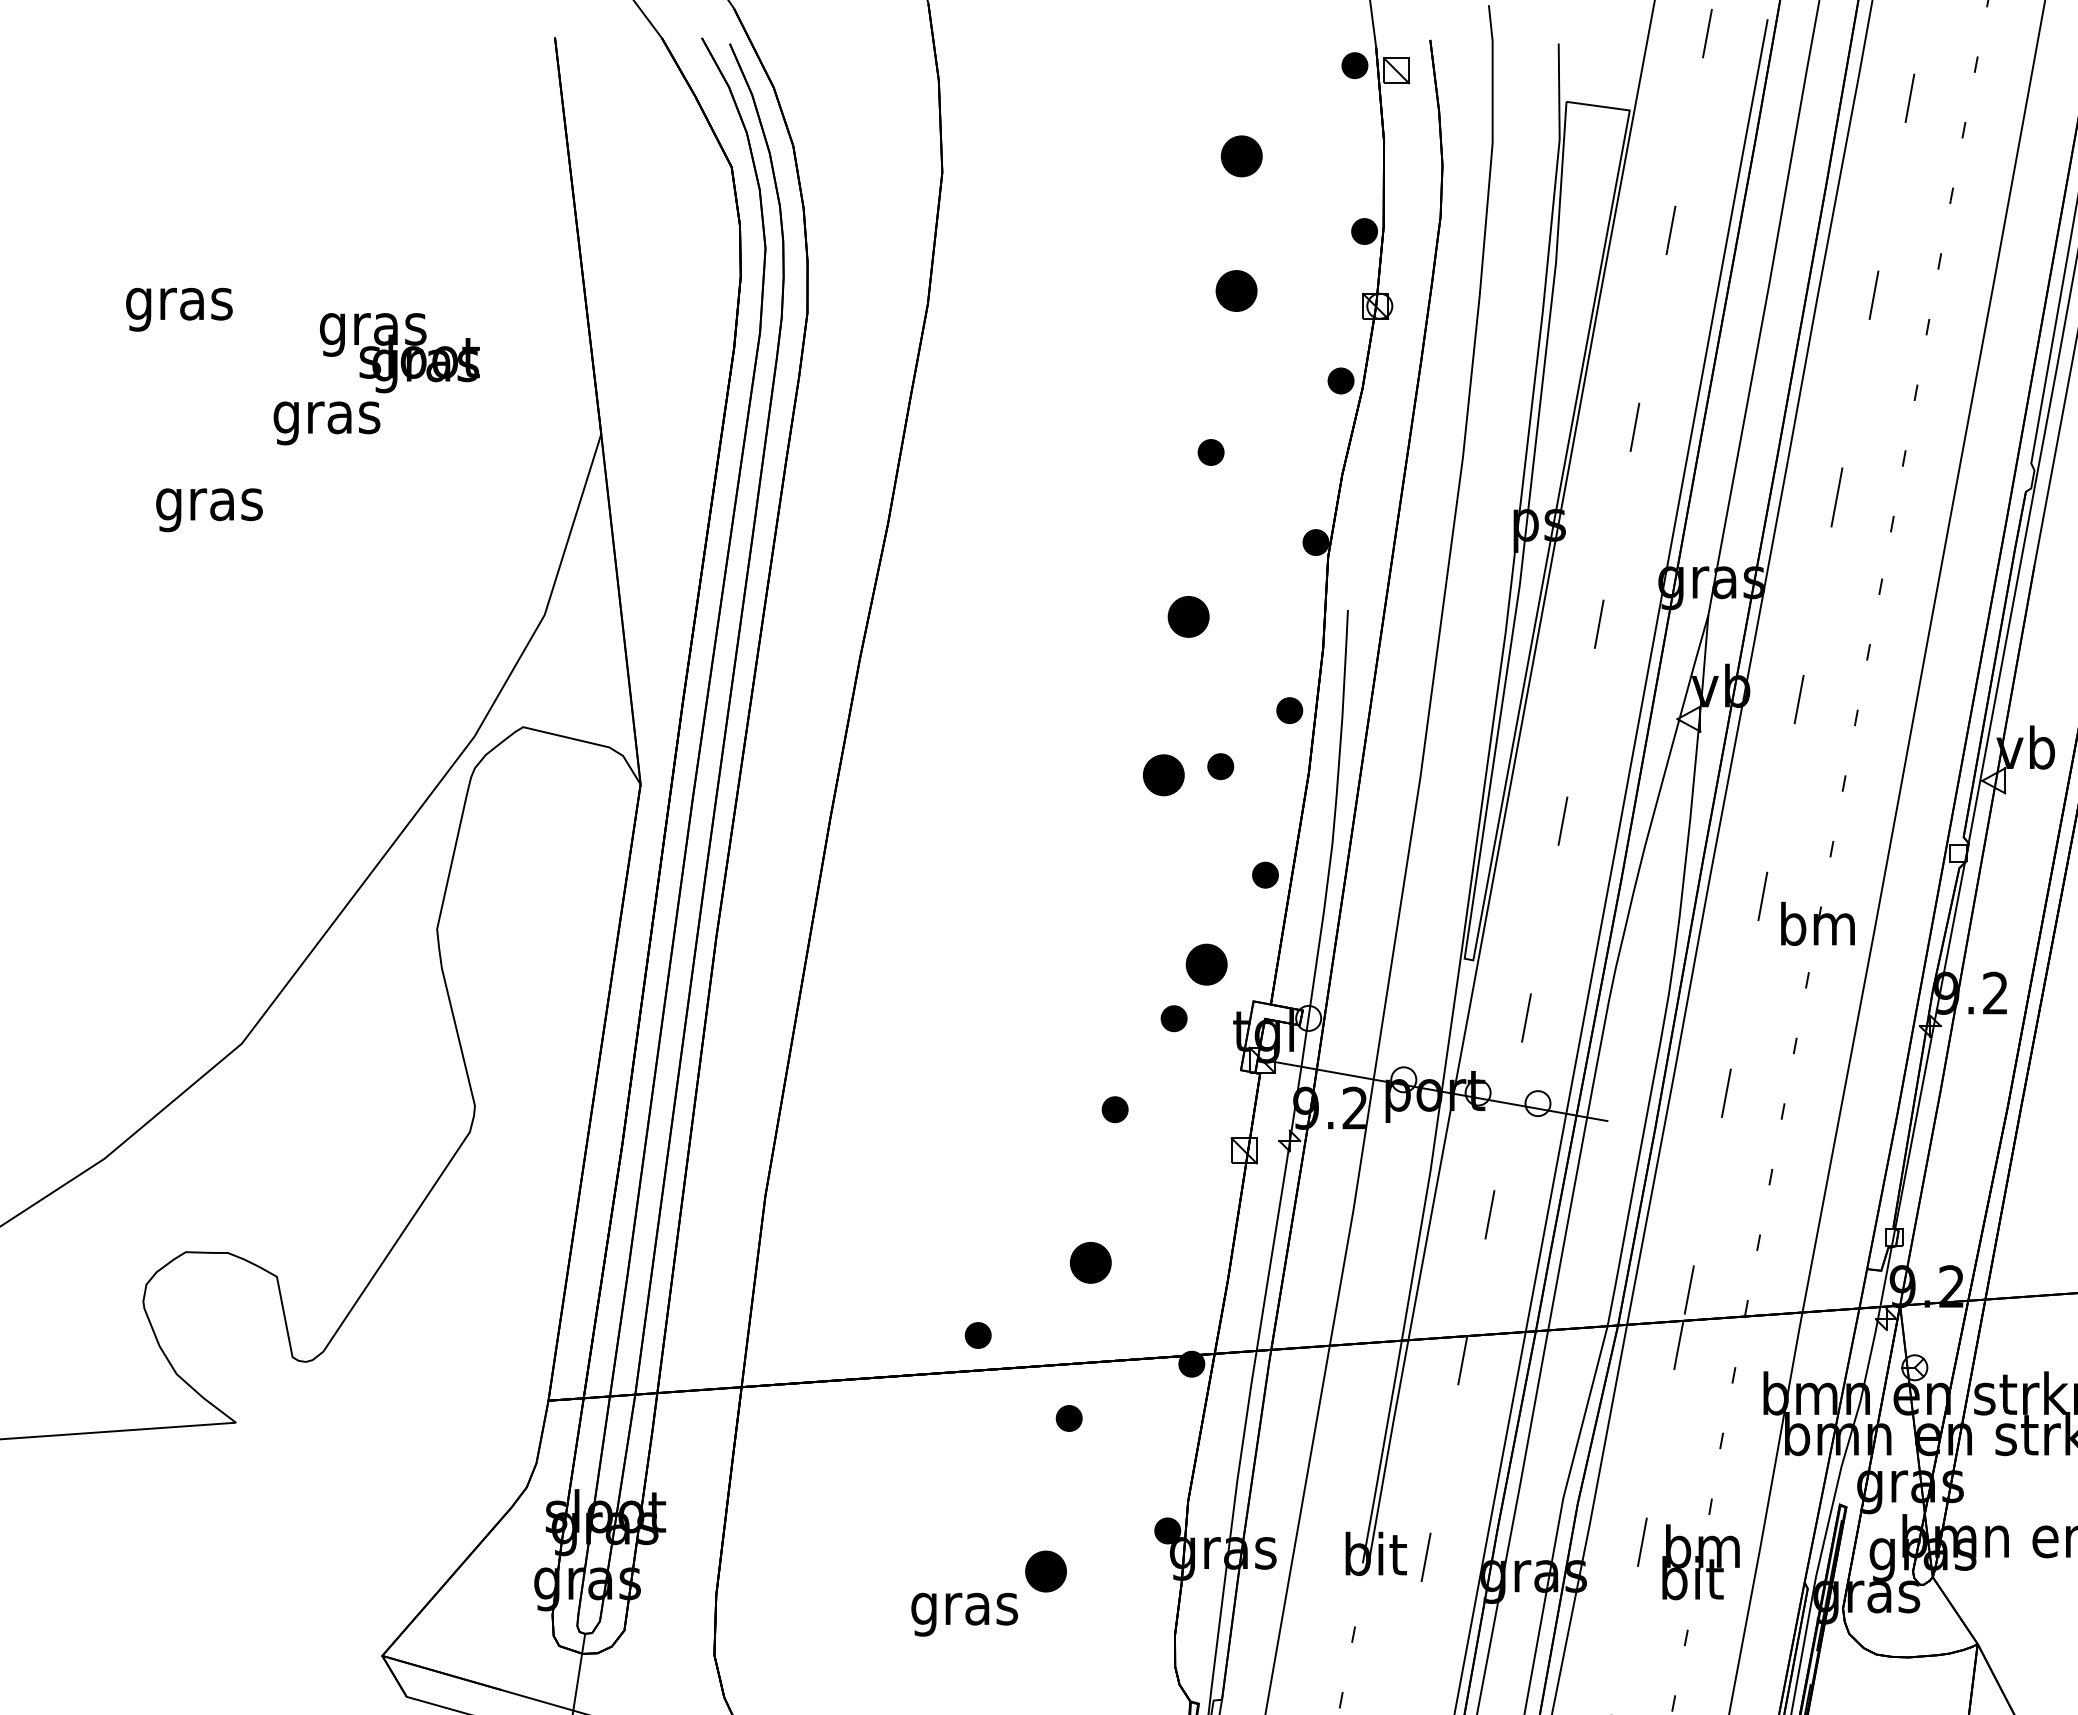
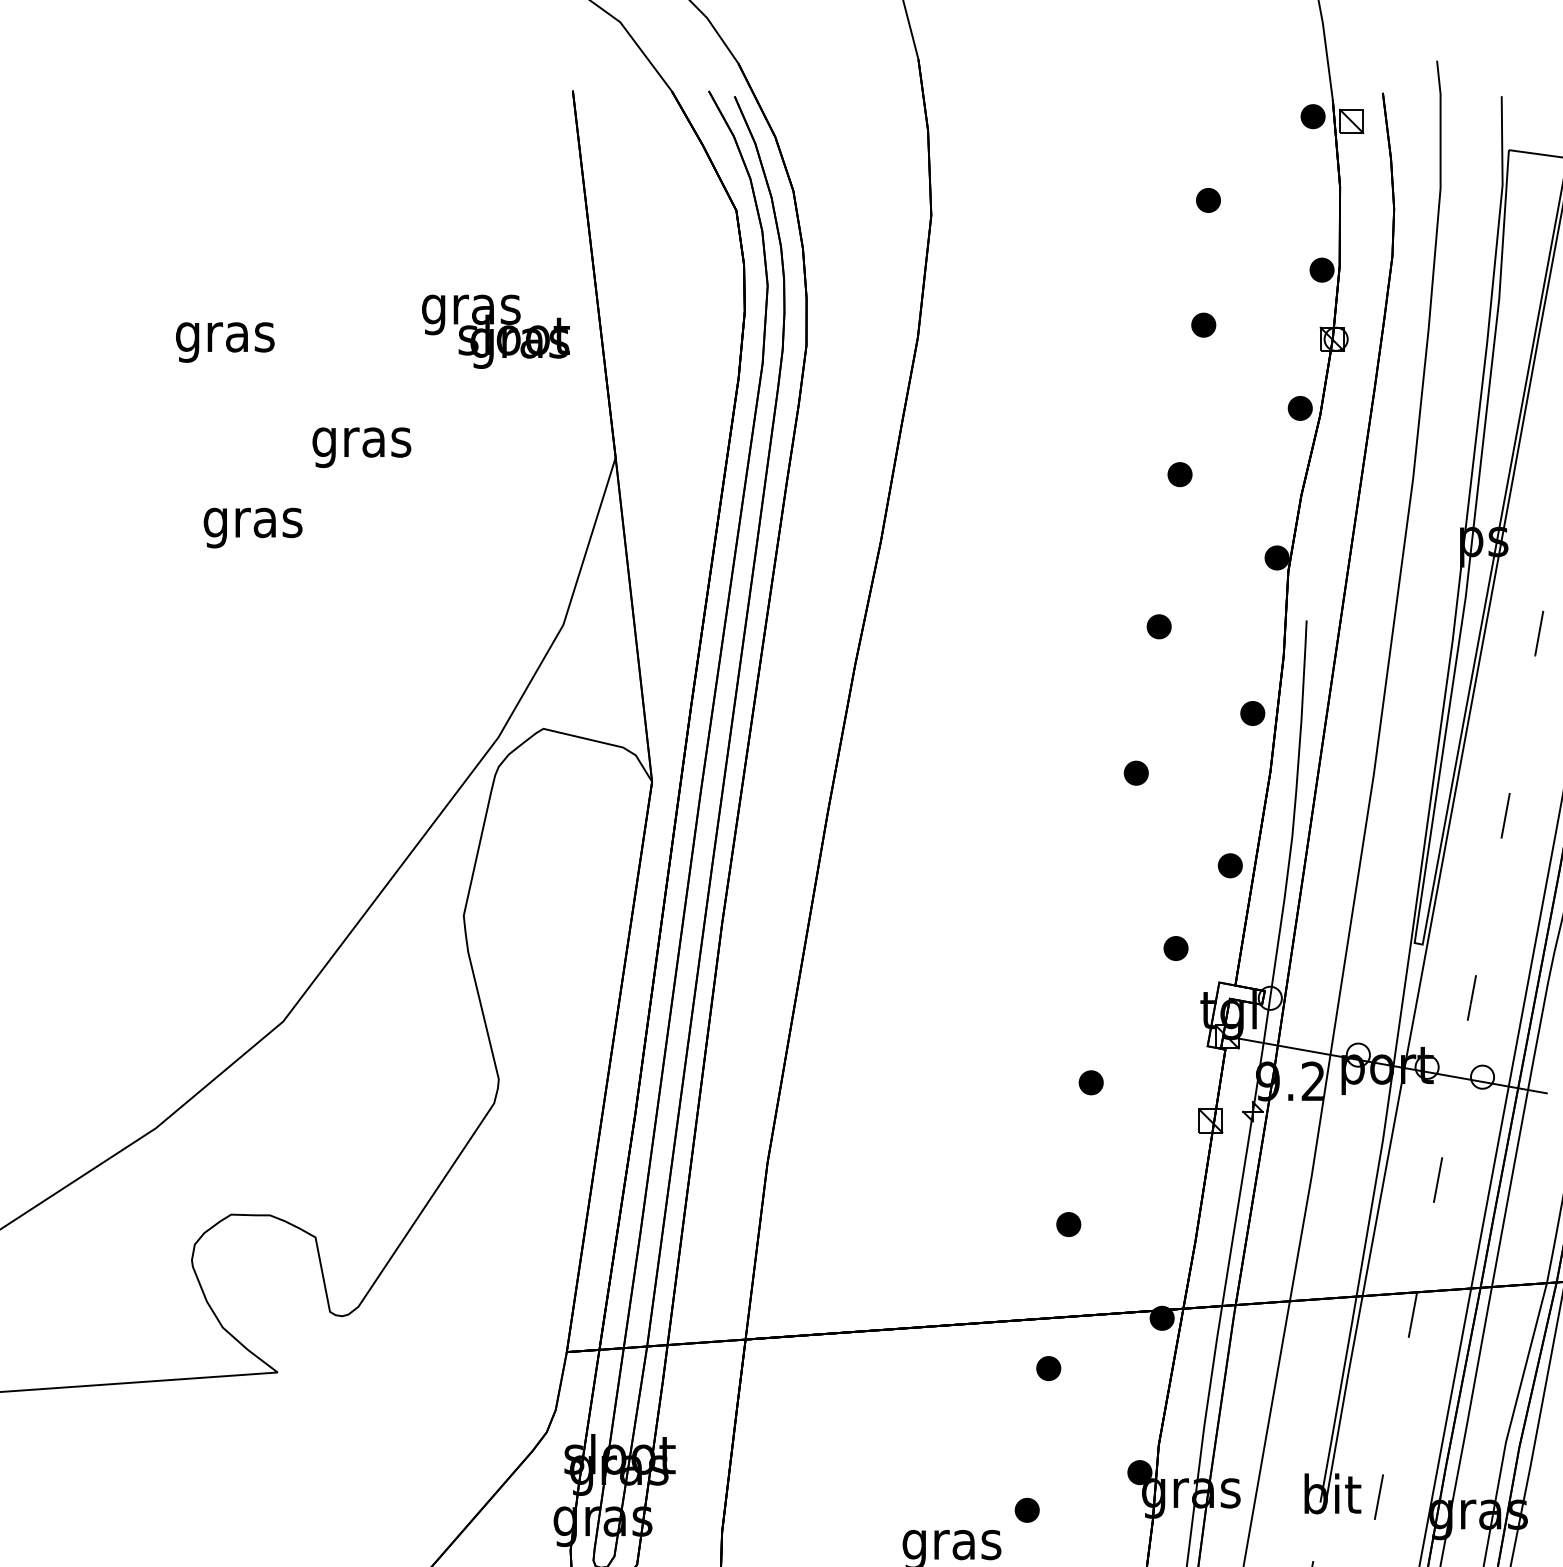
part: (1241, 155) -> (1208, 199), size x0.62
part: (1236, 290) -> (1203, 324), size x0.62
text: (399, 353) -> (495, 332), moved
part: (1188, 616) -> (1159, 626), size x0.62
part: (1220, 766) -> (1188, 765), removed
part: (1163, 774) -> (1135, 772), size x0.62
part: (1206, 964) -> (1175, 948), size x0.62
part: (1173, 1018) -> (1145, 998), removed
part: (1090, 1262) -> (1068, 1224), size x0.62
part: (977, 1335) -> (963, 1291), removed
part: (1045, 1571) -> (1026, 1510), size x0.62

